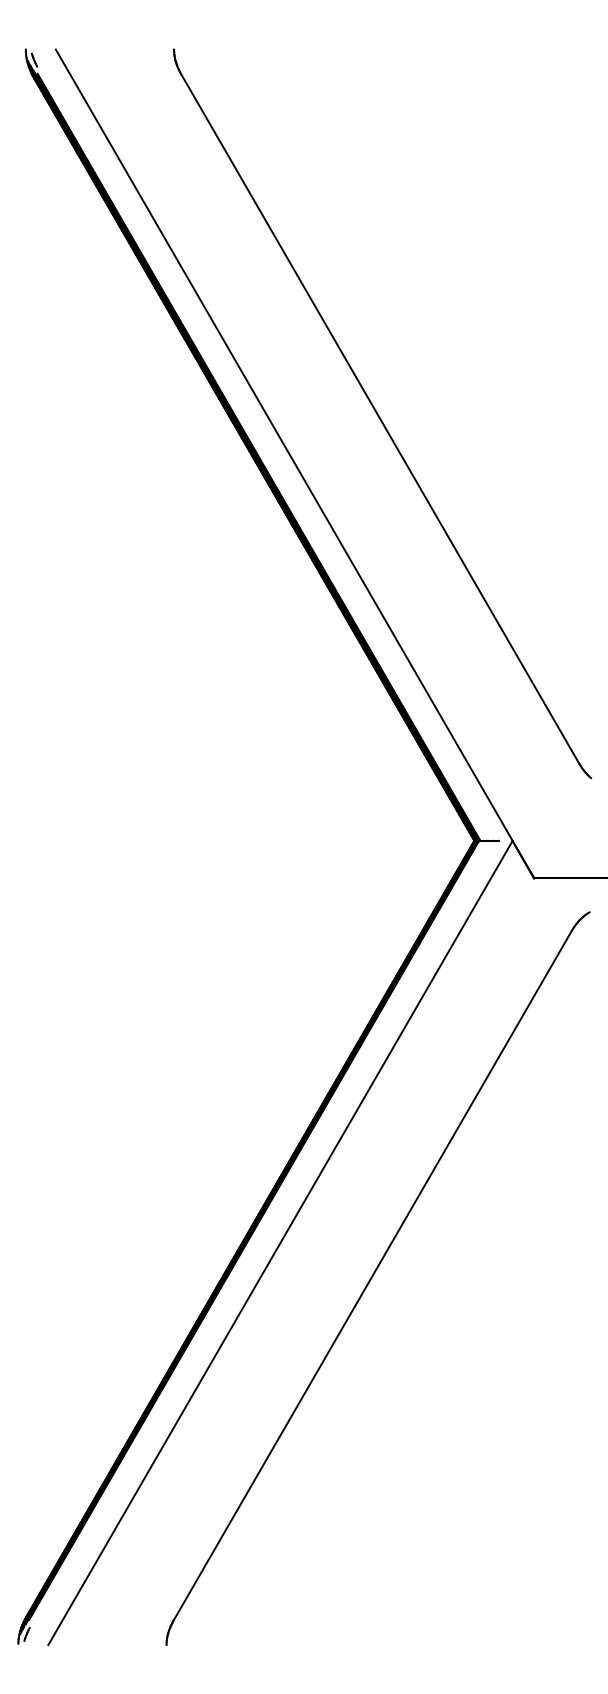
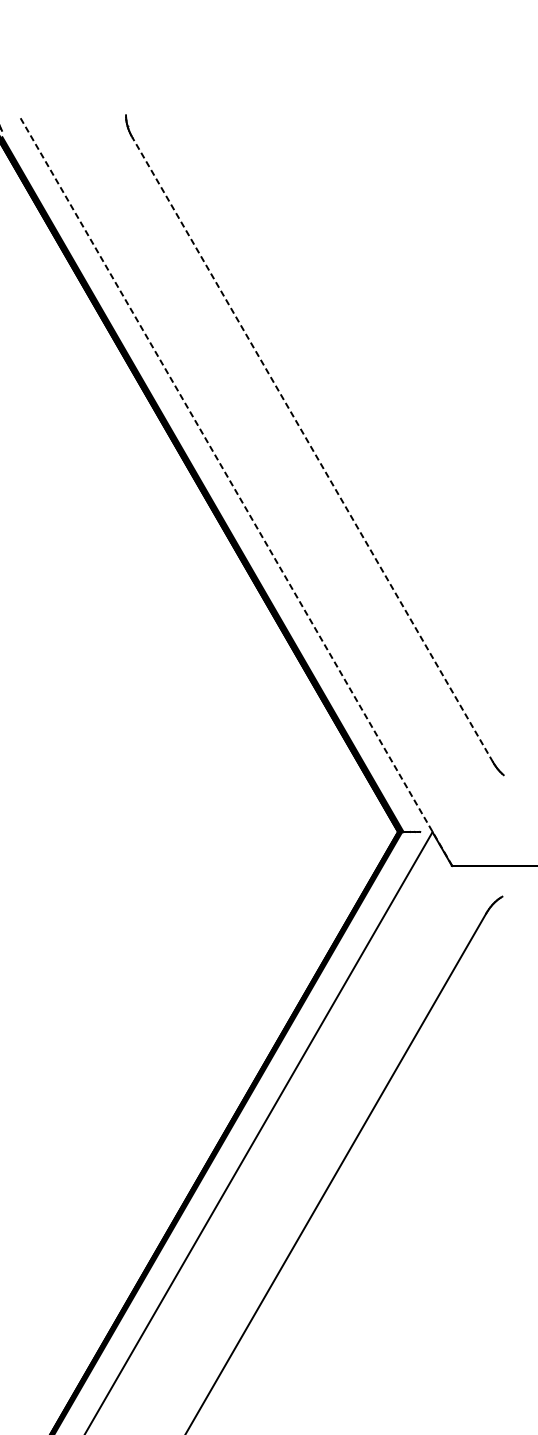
line: (380, 418) -> (312, 449), solid -> dashed
line: (294, 463) -> (235, 490), solid -> dashed

